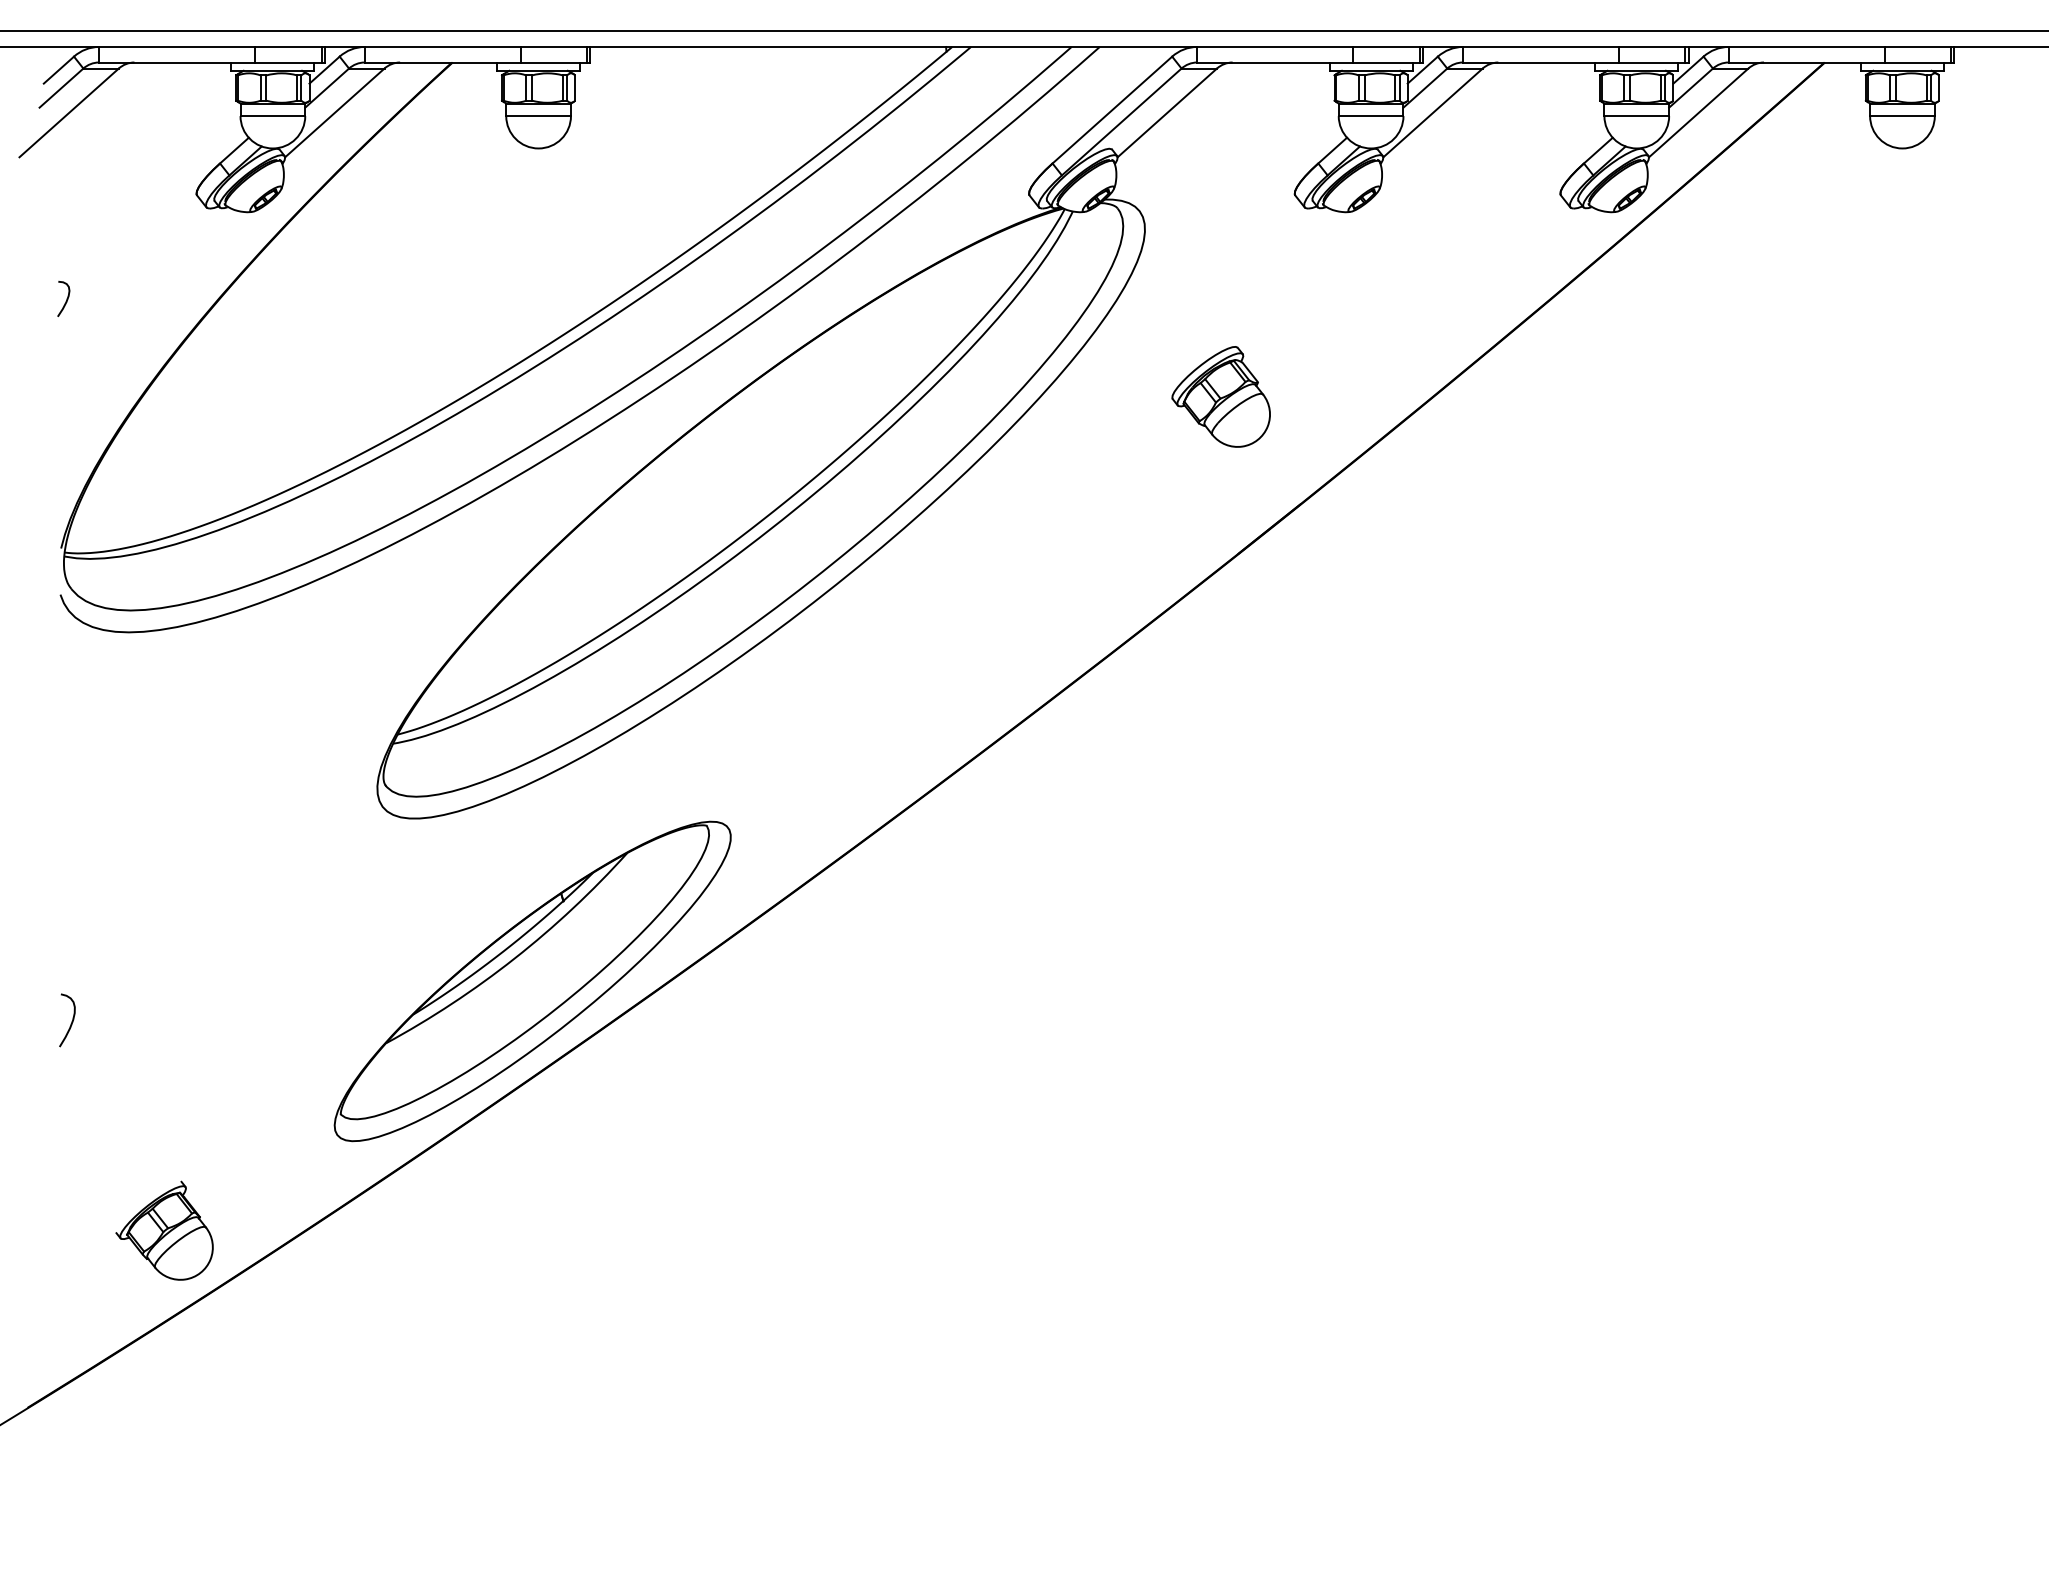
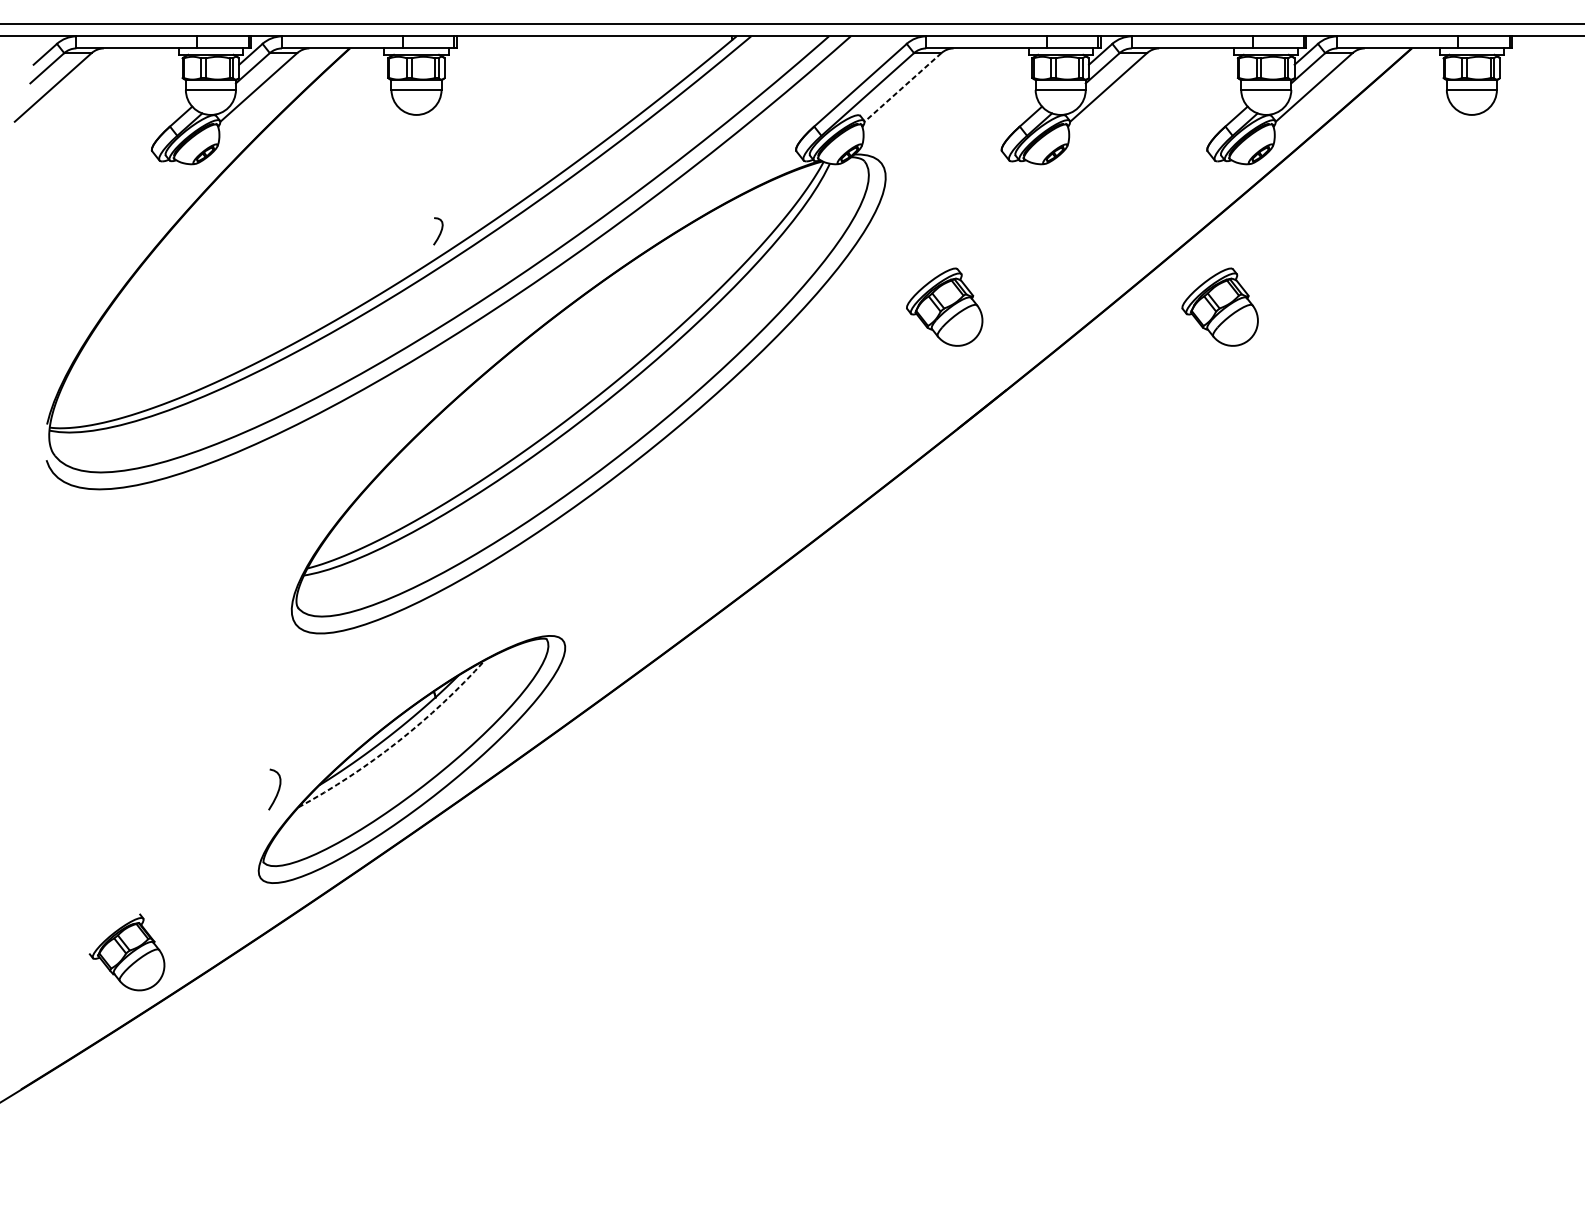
line: (1167, 112) -> (903, 87), solid -> dashed
curve: (66, 298) -> (440, 231), moved
part: (1576, 396) -> (1219, 306), added
arc: (514, 958) -> (397, 741), solid -> dashed
curve: (71, 1021) -> (277, 790), moved

